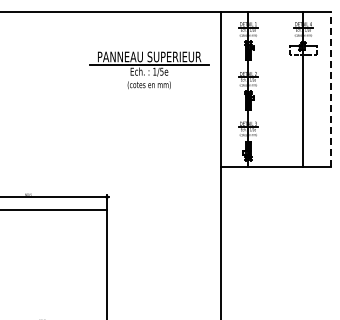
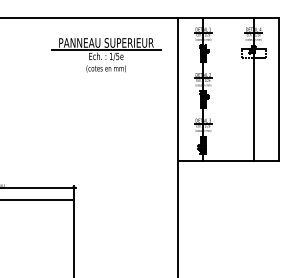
part: (149, 70) -> (106, 55), moved
line: (330, 89) -> (278, 89), dashed -> solid

